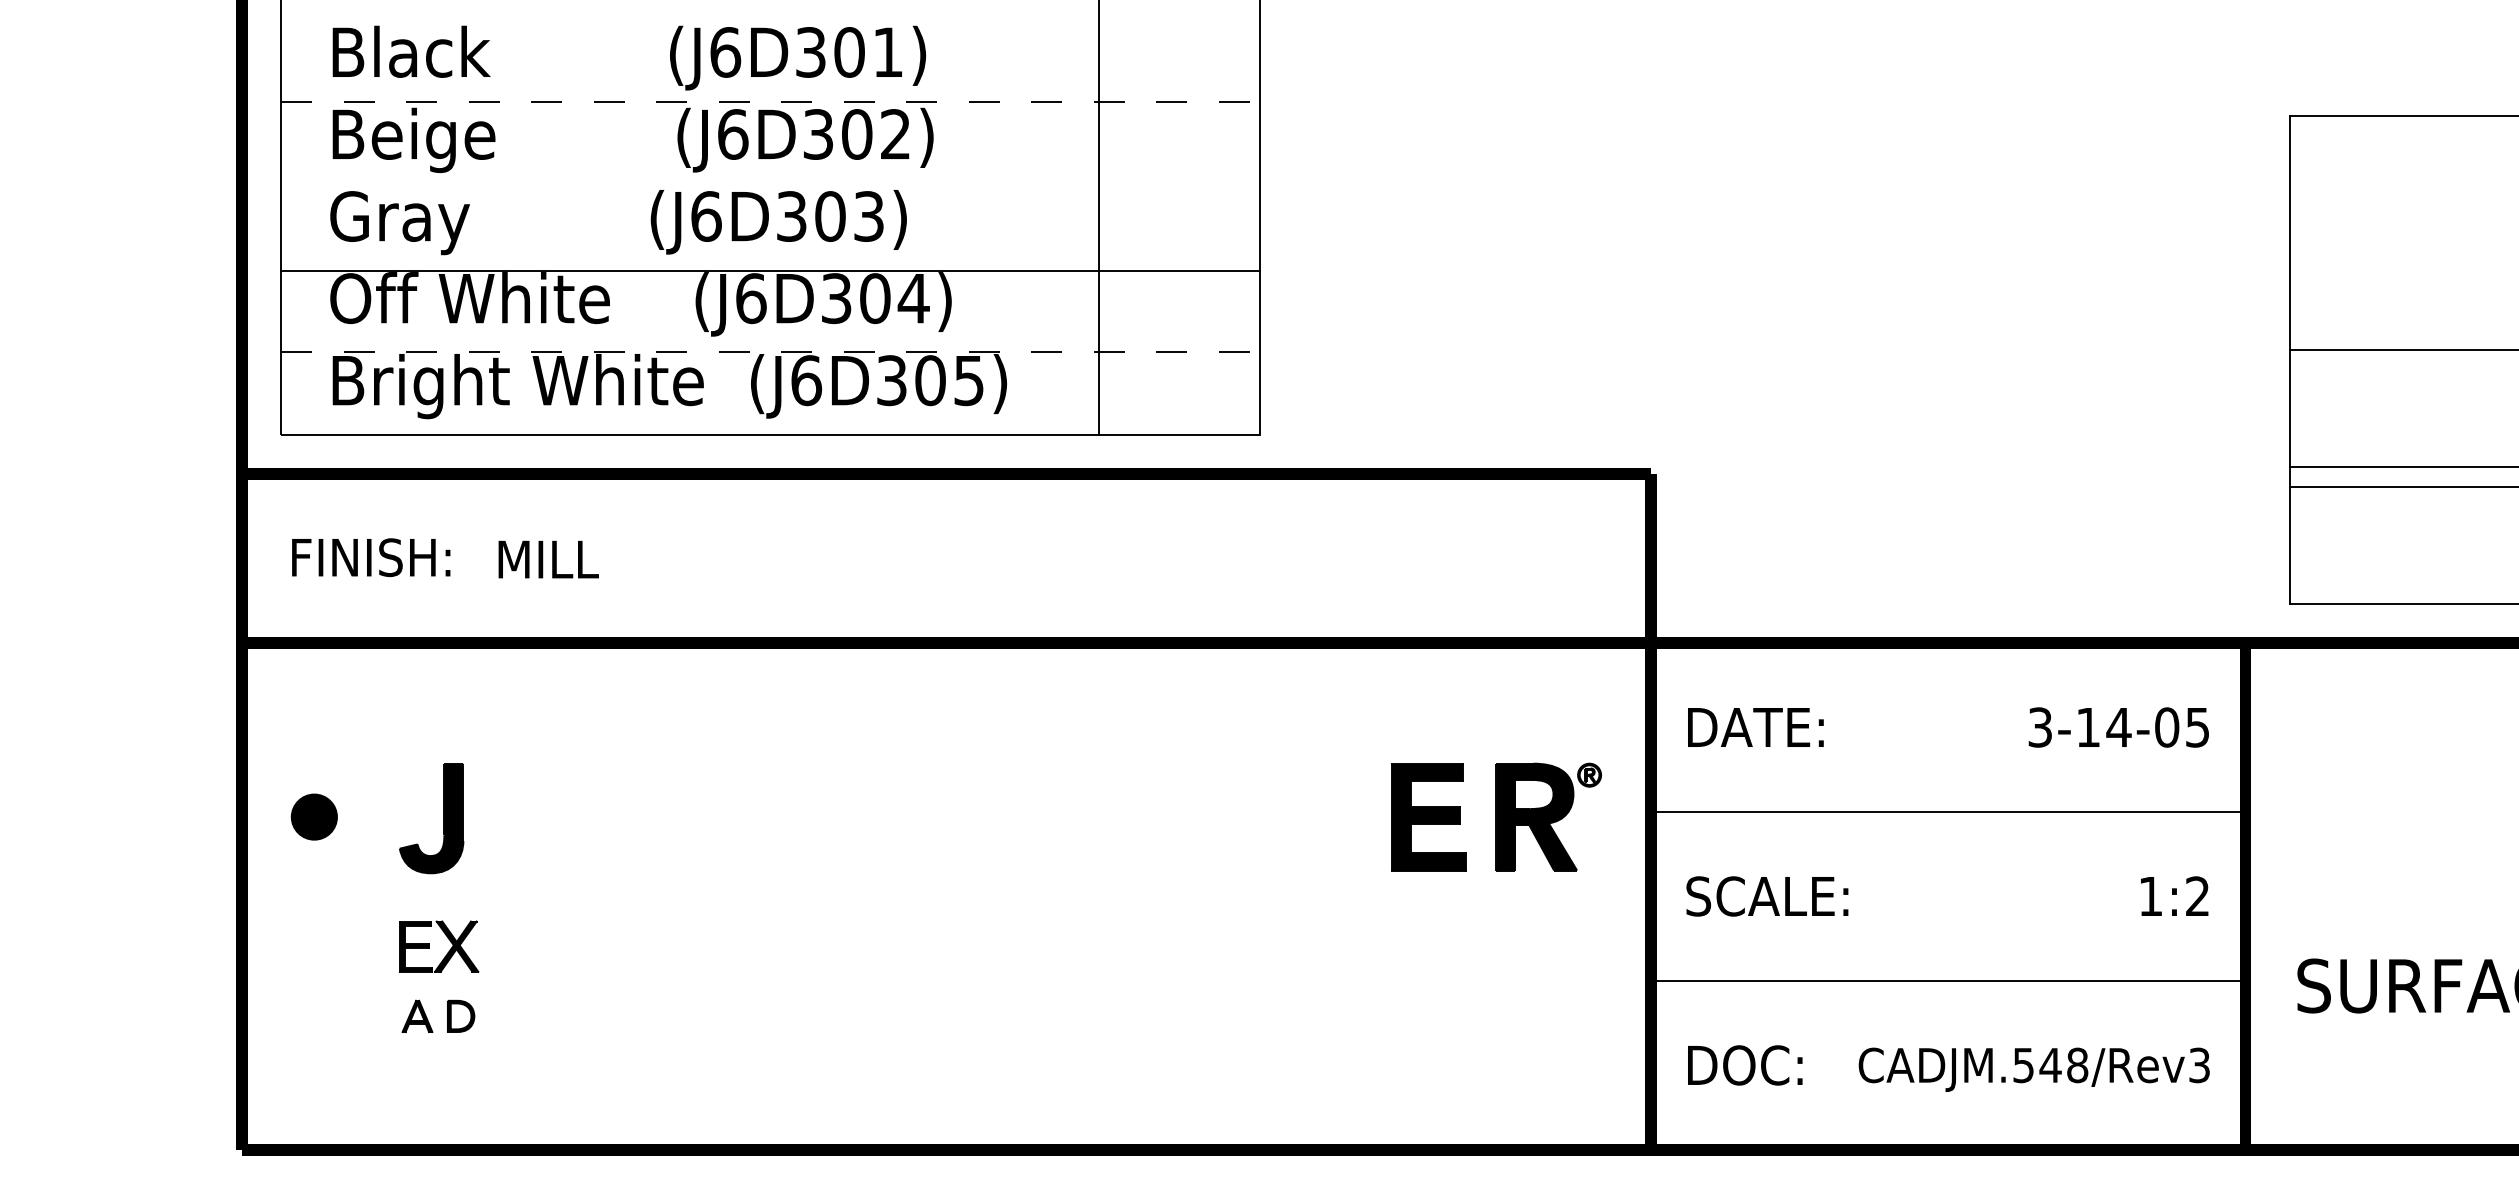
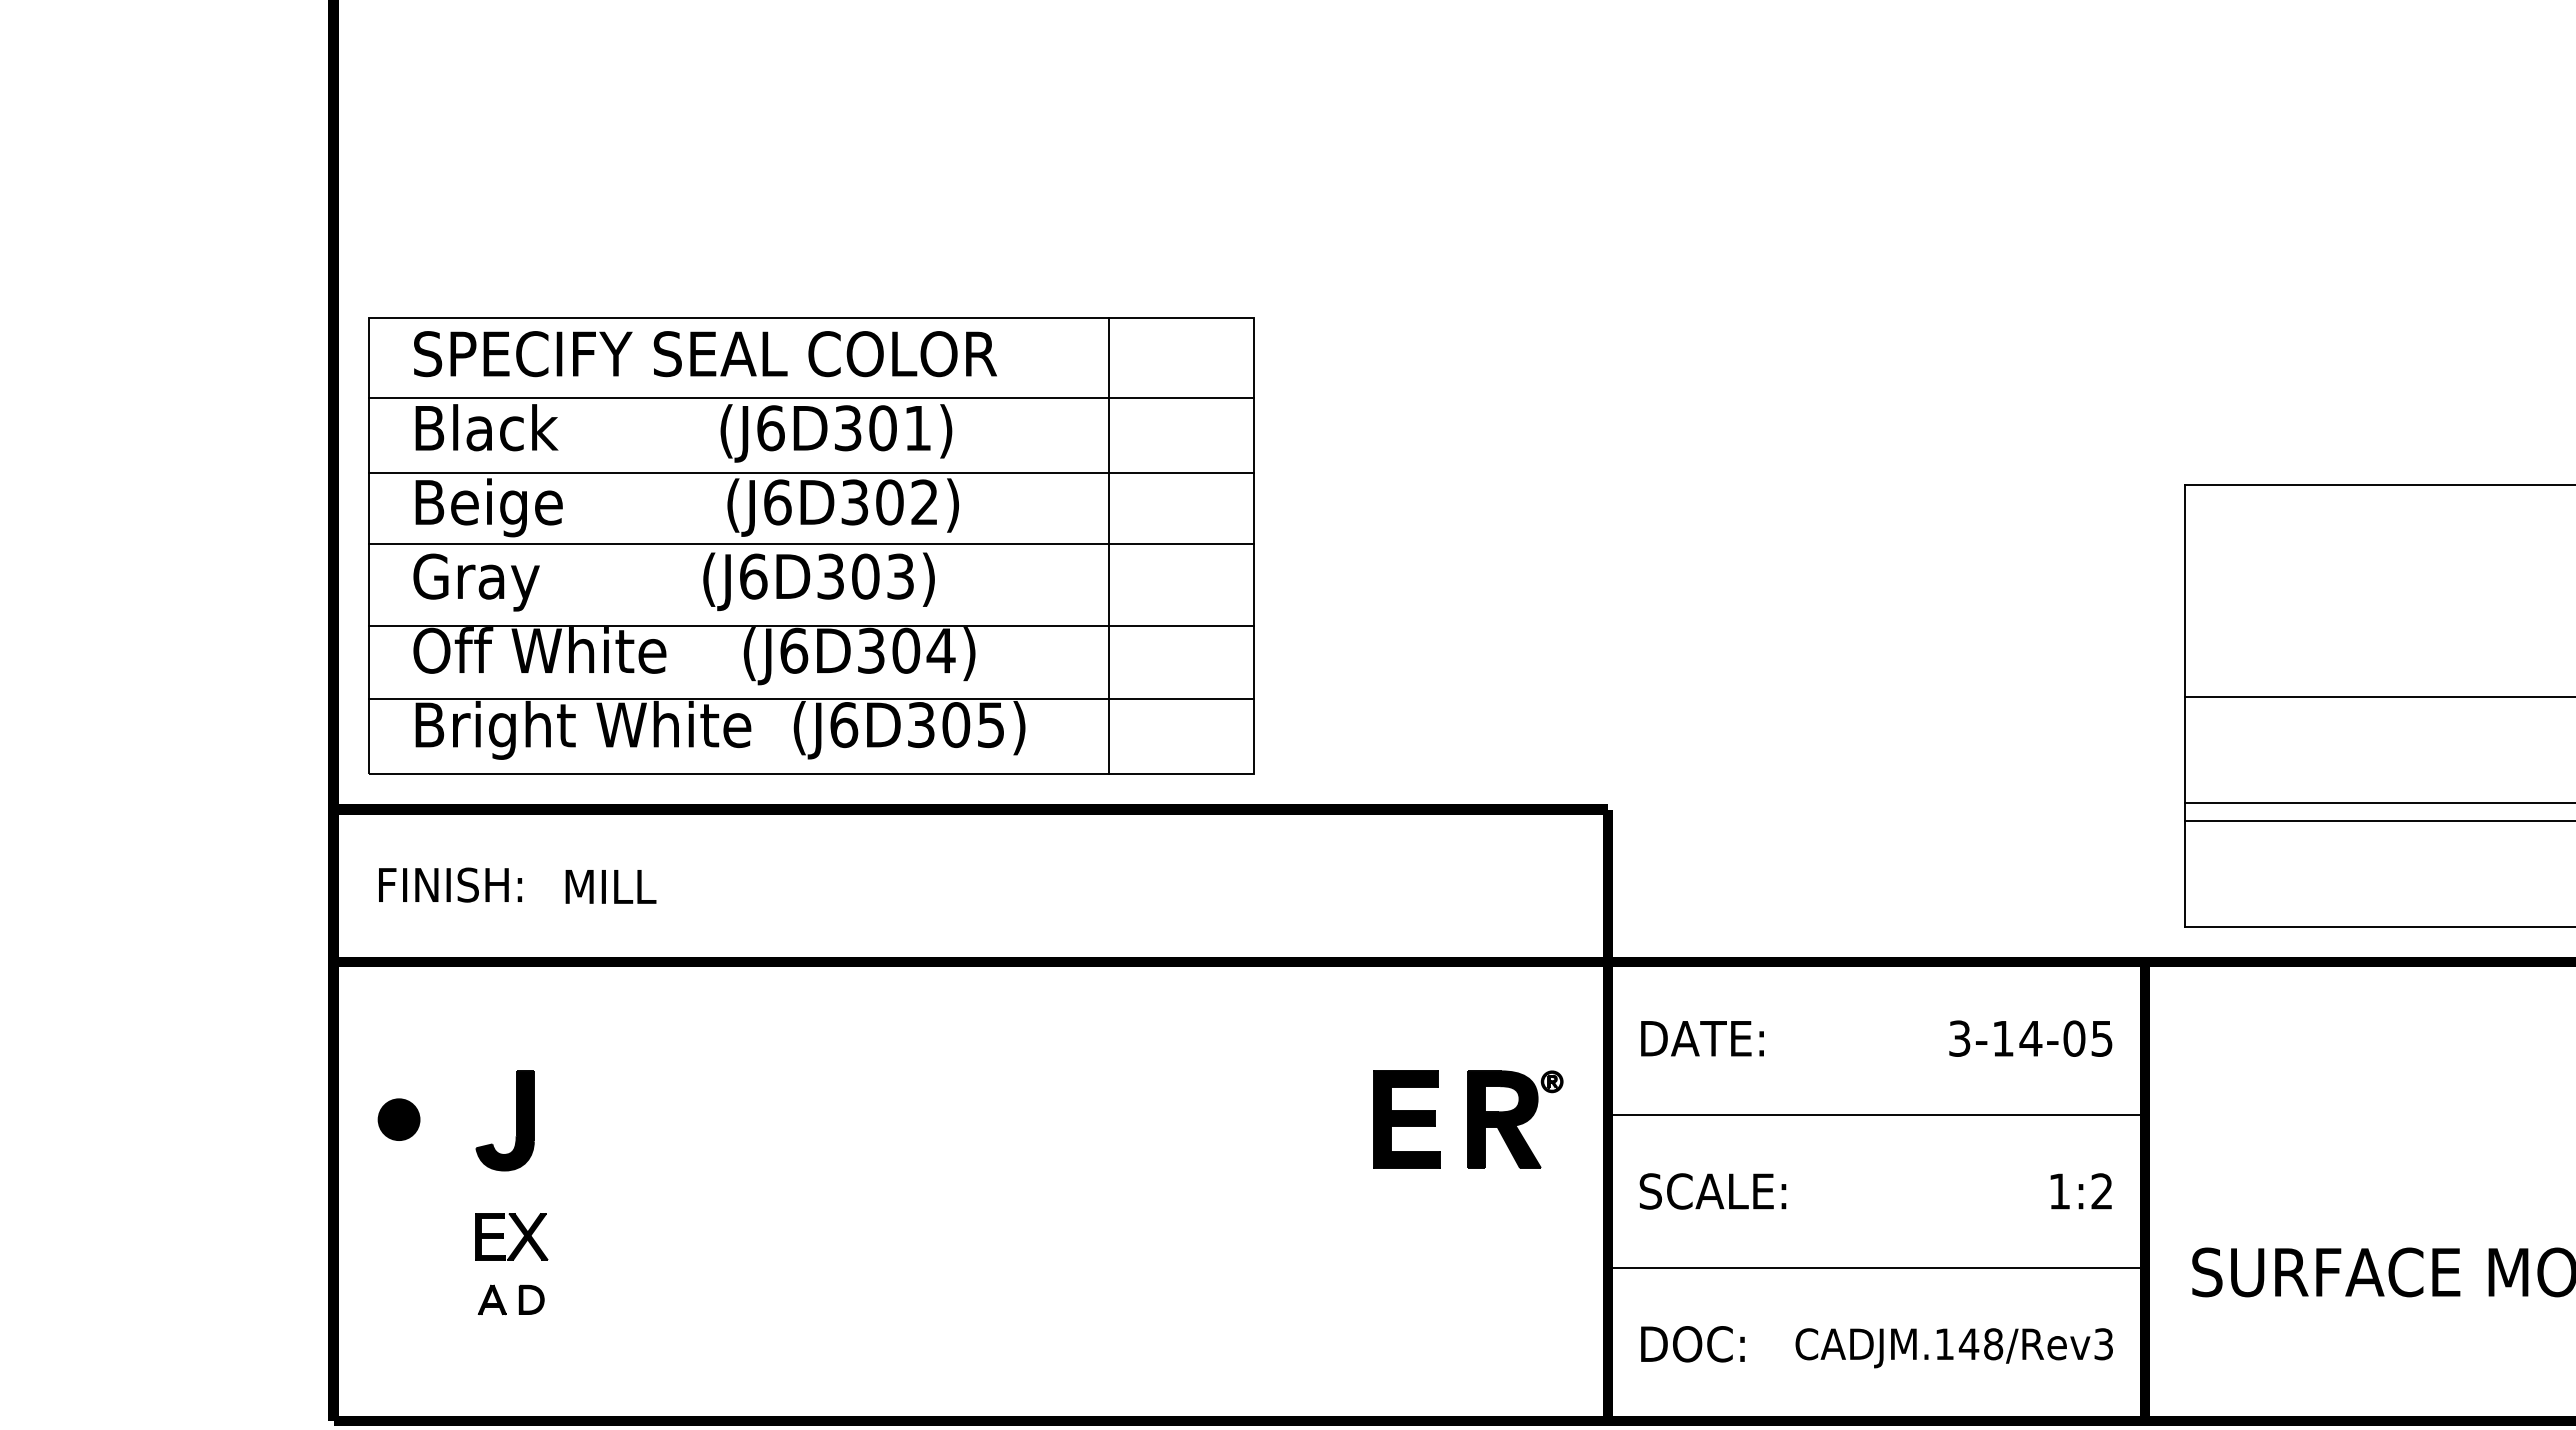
line: (769, 19) -> (810, 398), added
line: (770, 102) -> (811, 473), dashed -> solid
line: (769, 180) -> (810, 544), added
line: (770, 351) -> (811, 698), dashed -> solid
text: (2023, 1065) -> (1944, 1344), CADJM.548/Rev3 -> CADJM.148/Rev3

